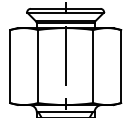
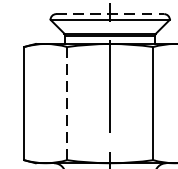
line: (65, 8) -> (109, 13), solid -> dashed
line: (37, 66) -> (66, 103), solid -> dashed

